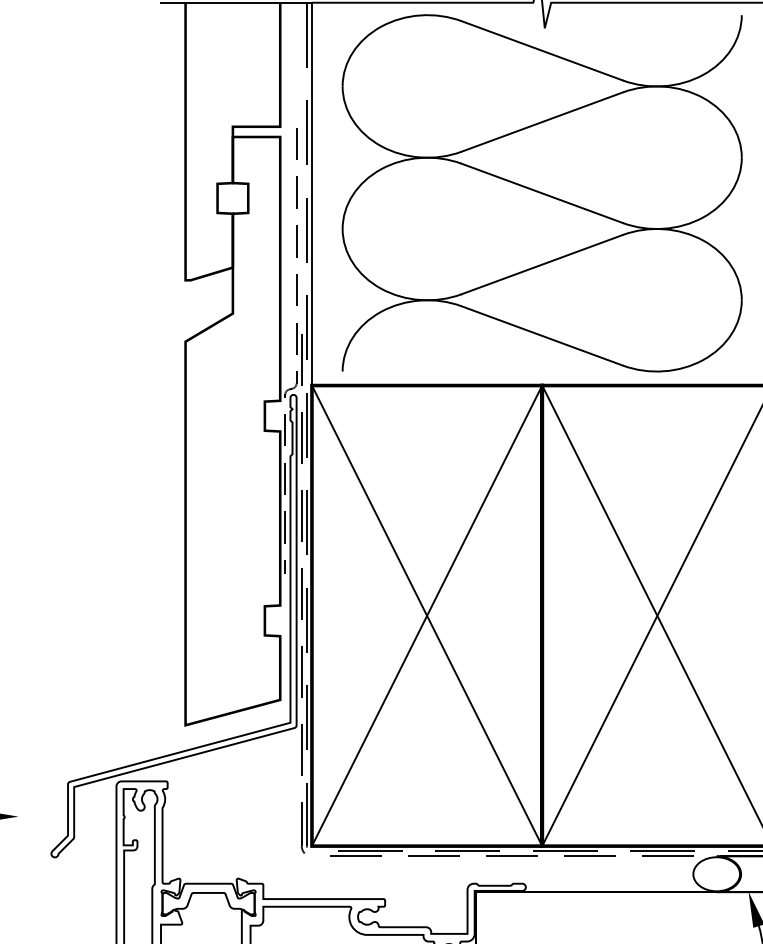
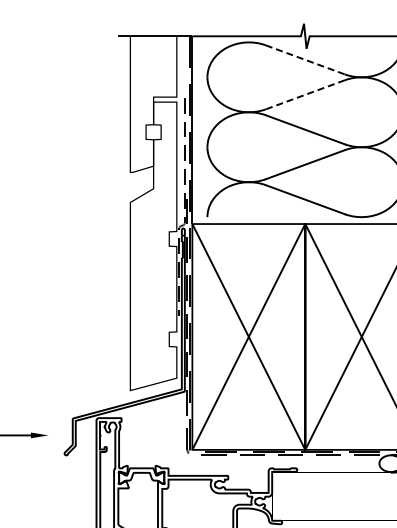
line: (542, 52) -> (305, 60), solid -> dashed
line: (540, 123) -> (304, 95), solid -> dashed

